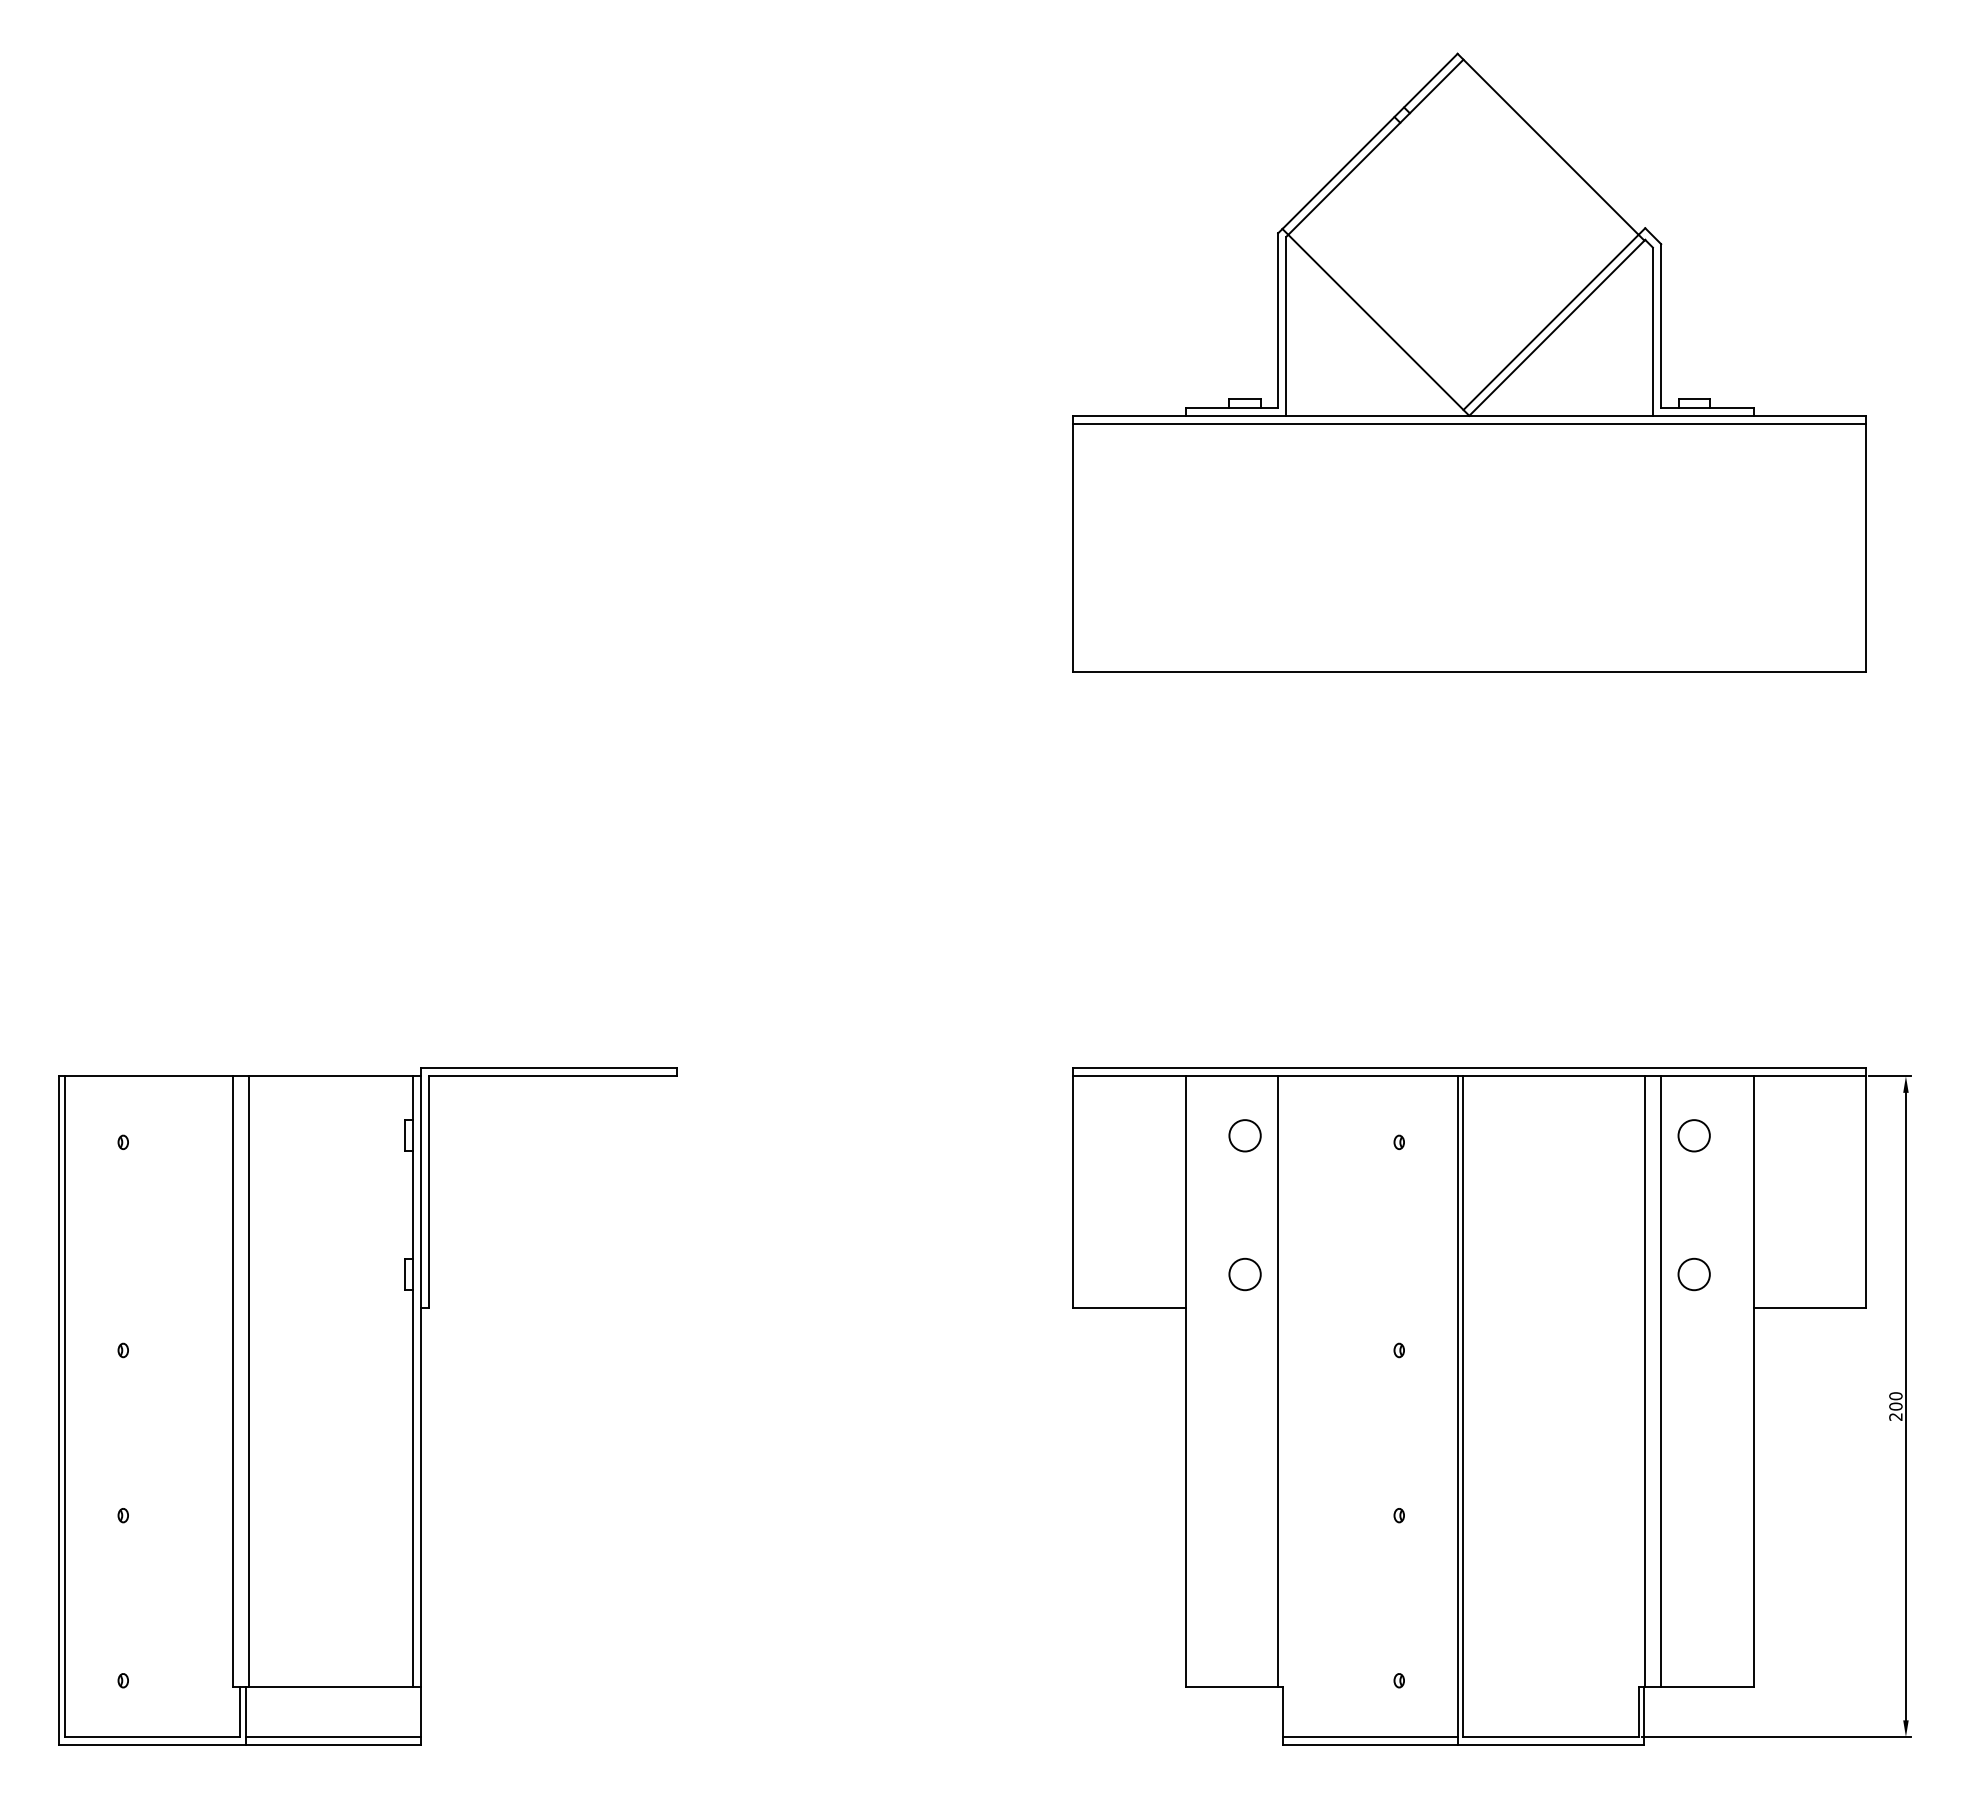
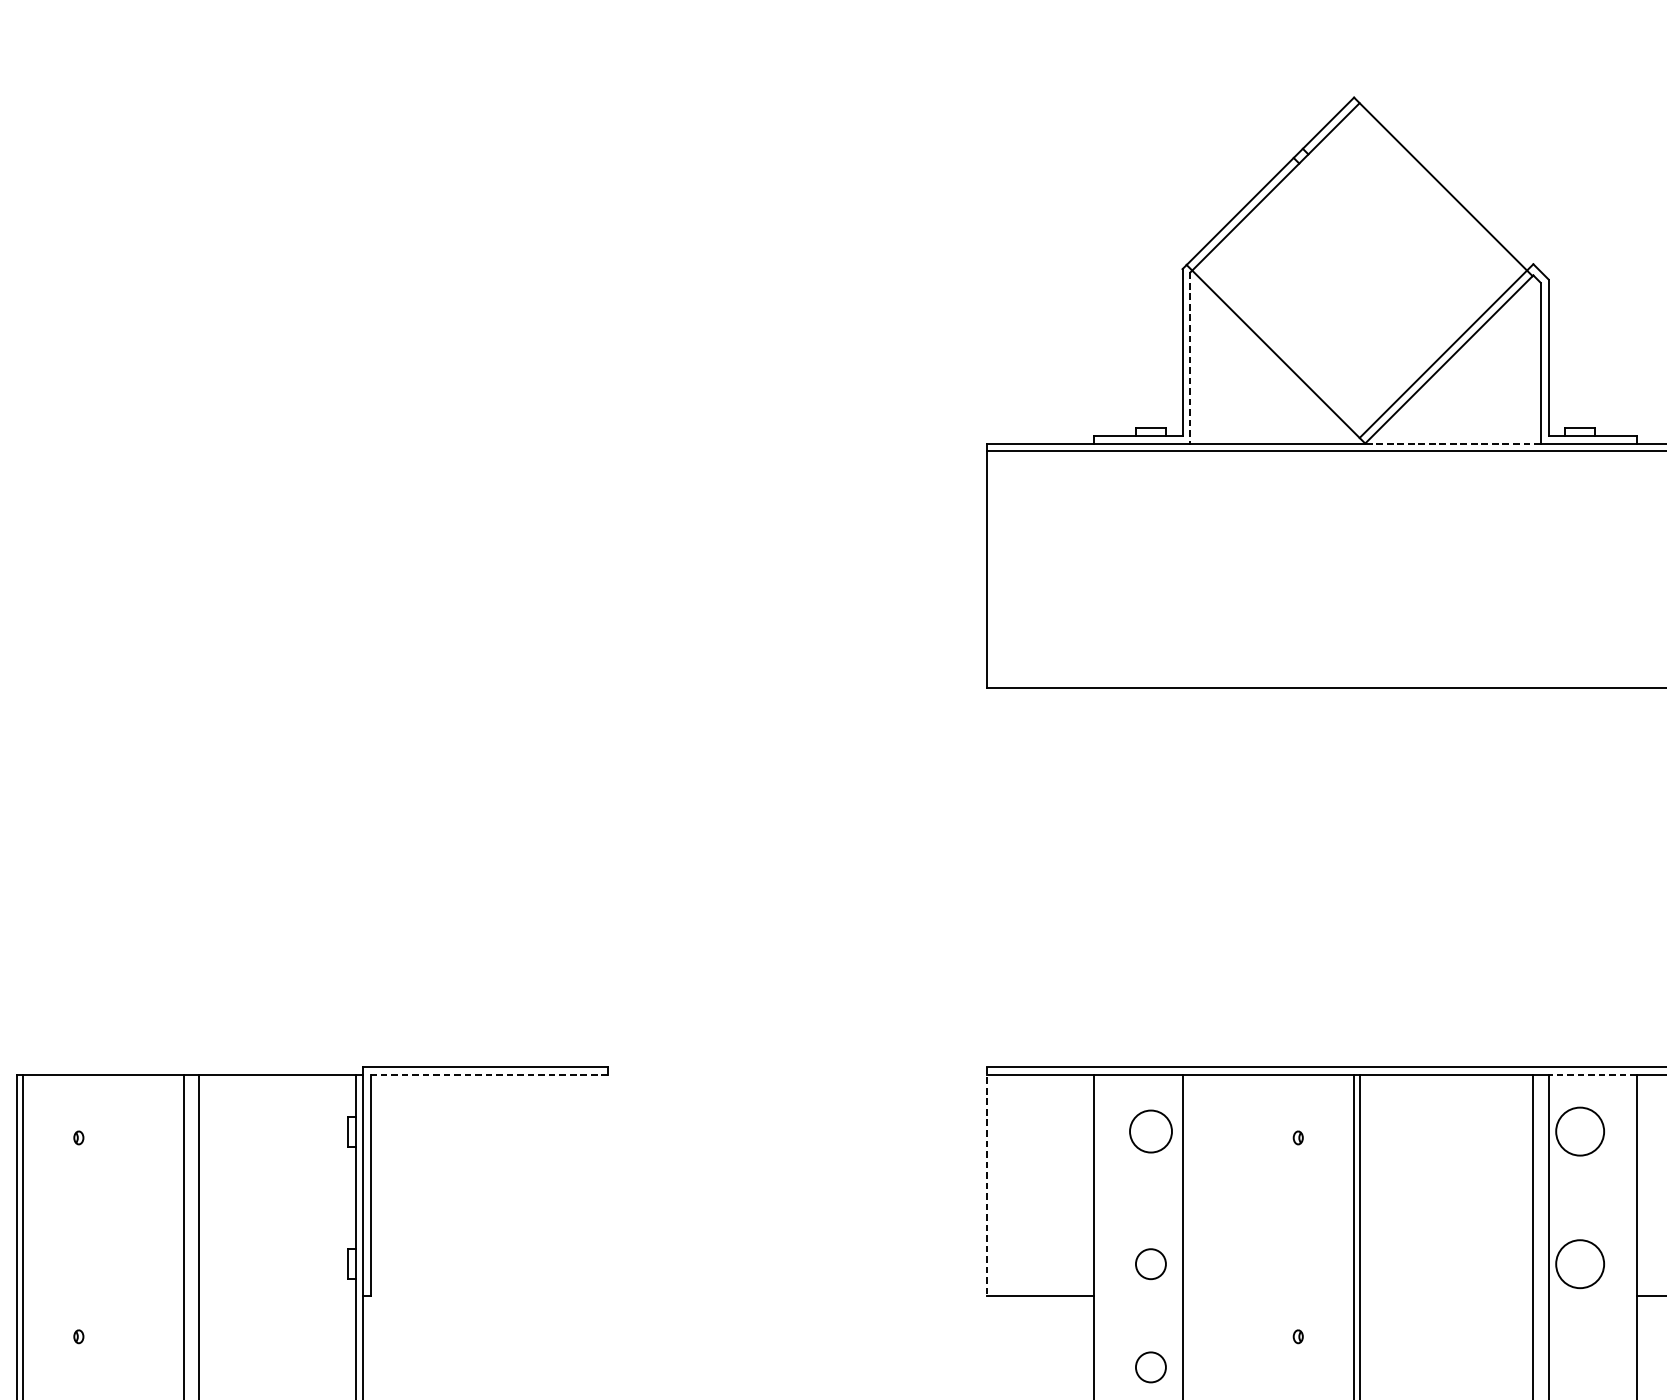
line: (1286, 326) -> (1190, 358), solid -> dashed
line: (1561, 415) -> (1453, 443), solid -> dashed
line: (553, 1076) -> (489, 1074), solid -> dashed
line: (1706, 1076) -> (1591, 1074), solid -> dashed
circle: (1244, 1135) -> (1150, 1131), size x1.4
circle: (1693, 1135) -> (1579, 1131), size x1.6
line: (1073, 1187) -> (986, 1181), solid -> dashed
circle: (1693, 1274) -> (1579, 1264), size x1.6
circle: (1244, 1382) -> (1150, 1367), added

